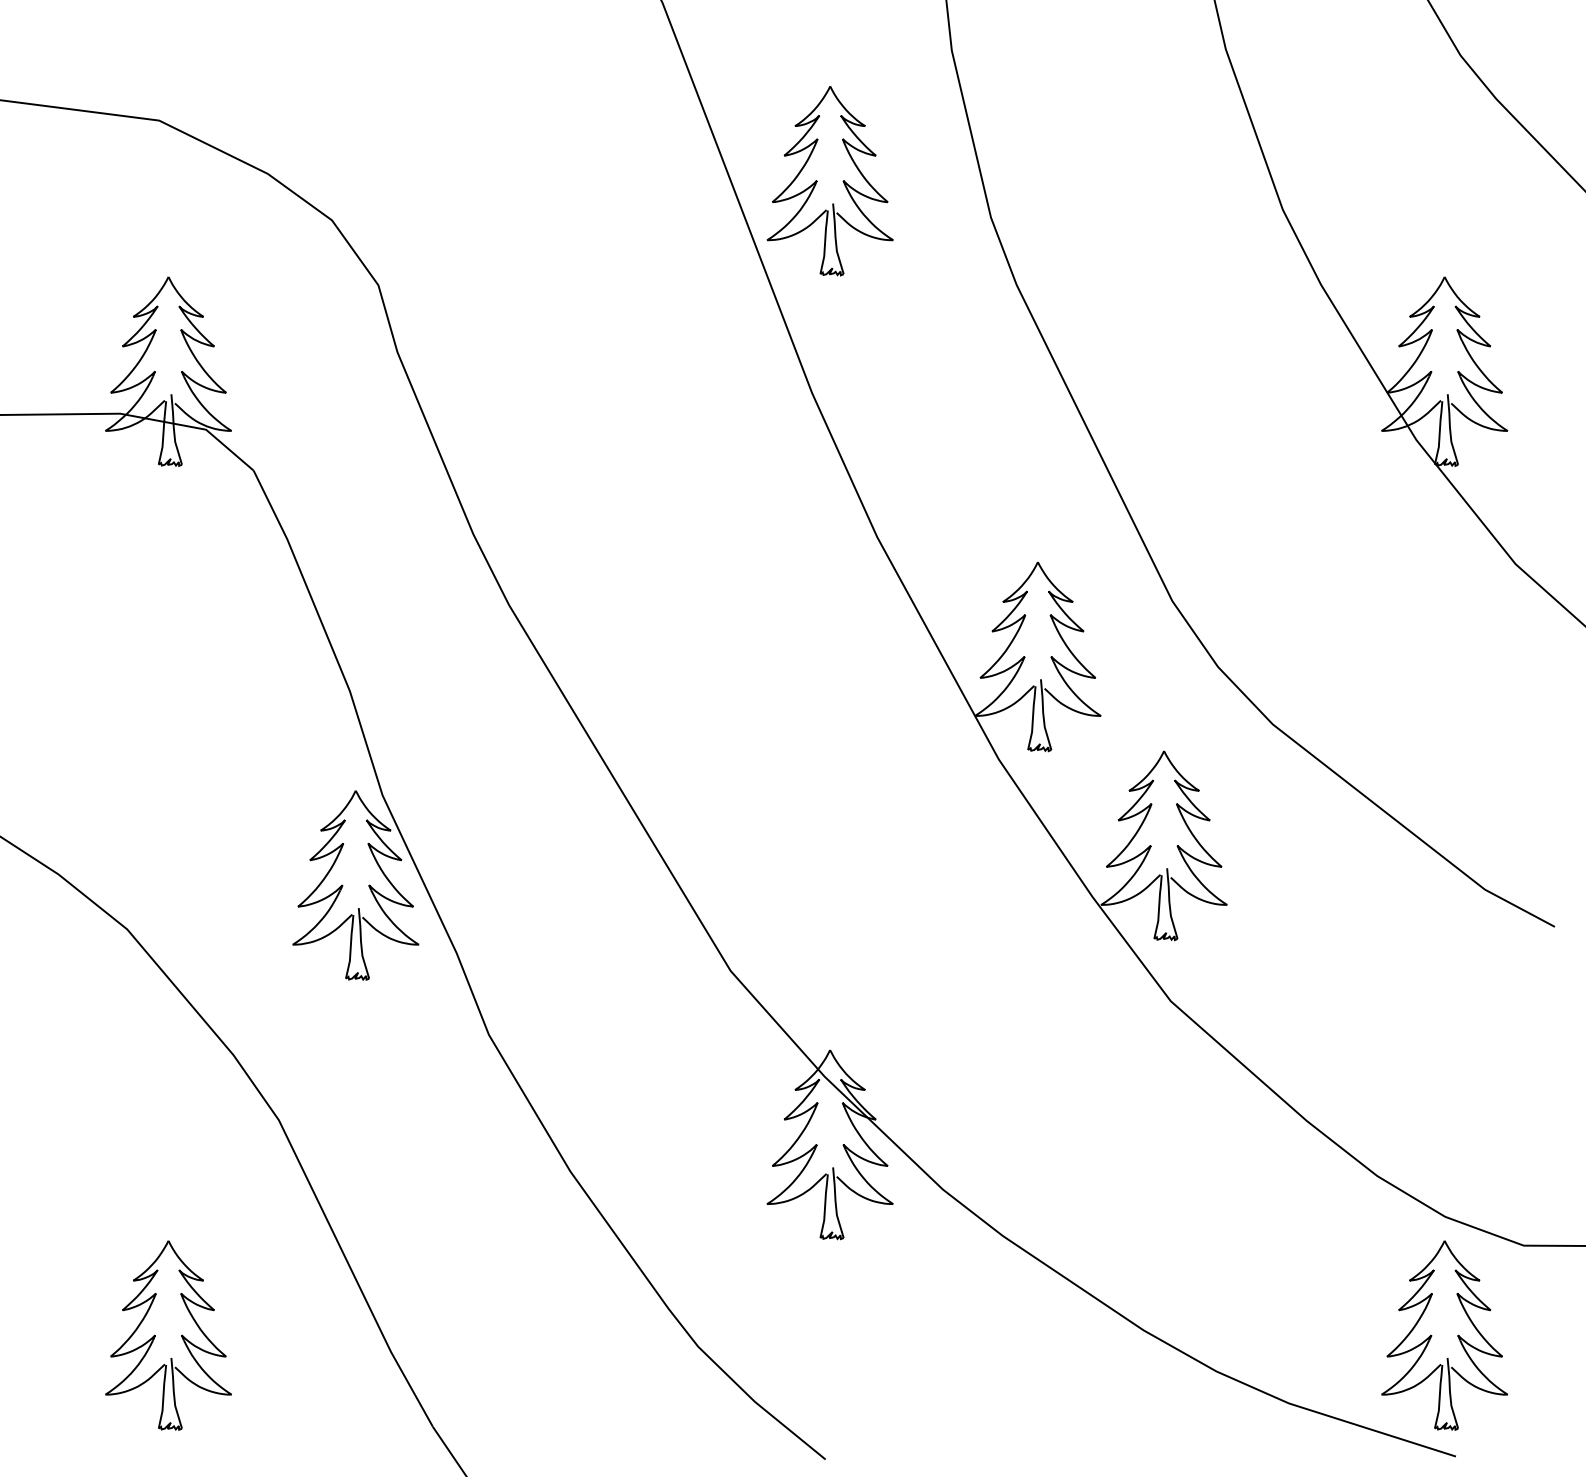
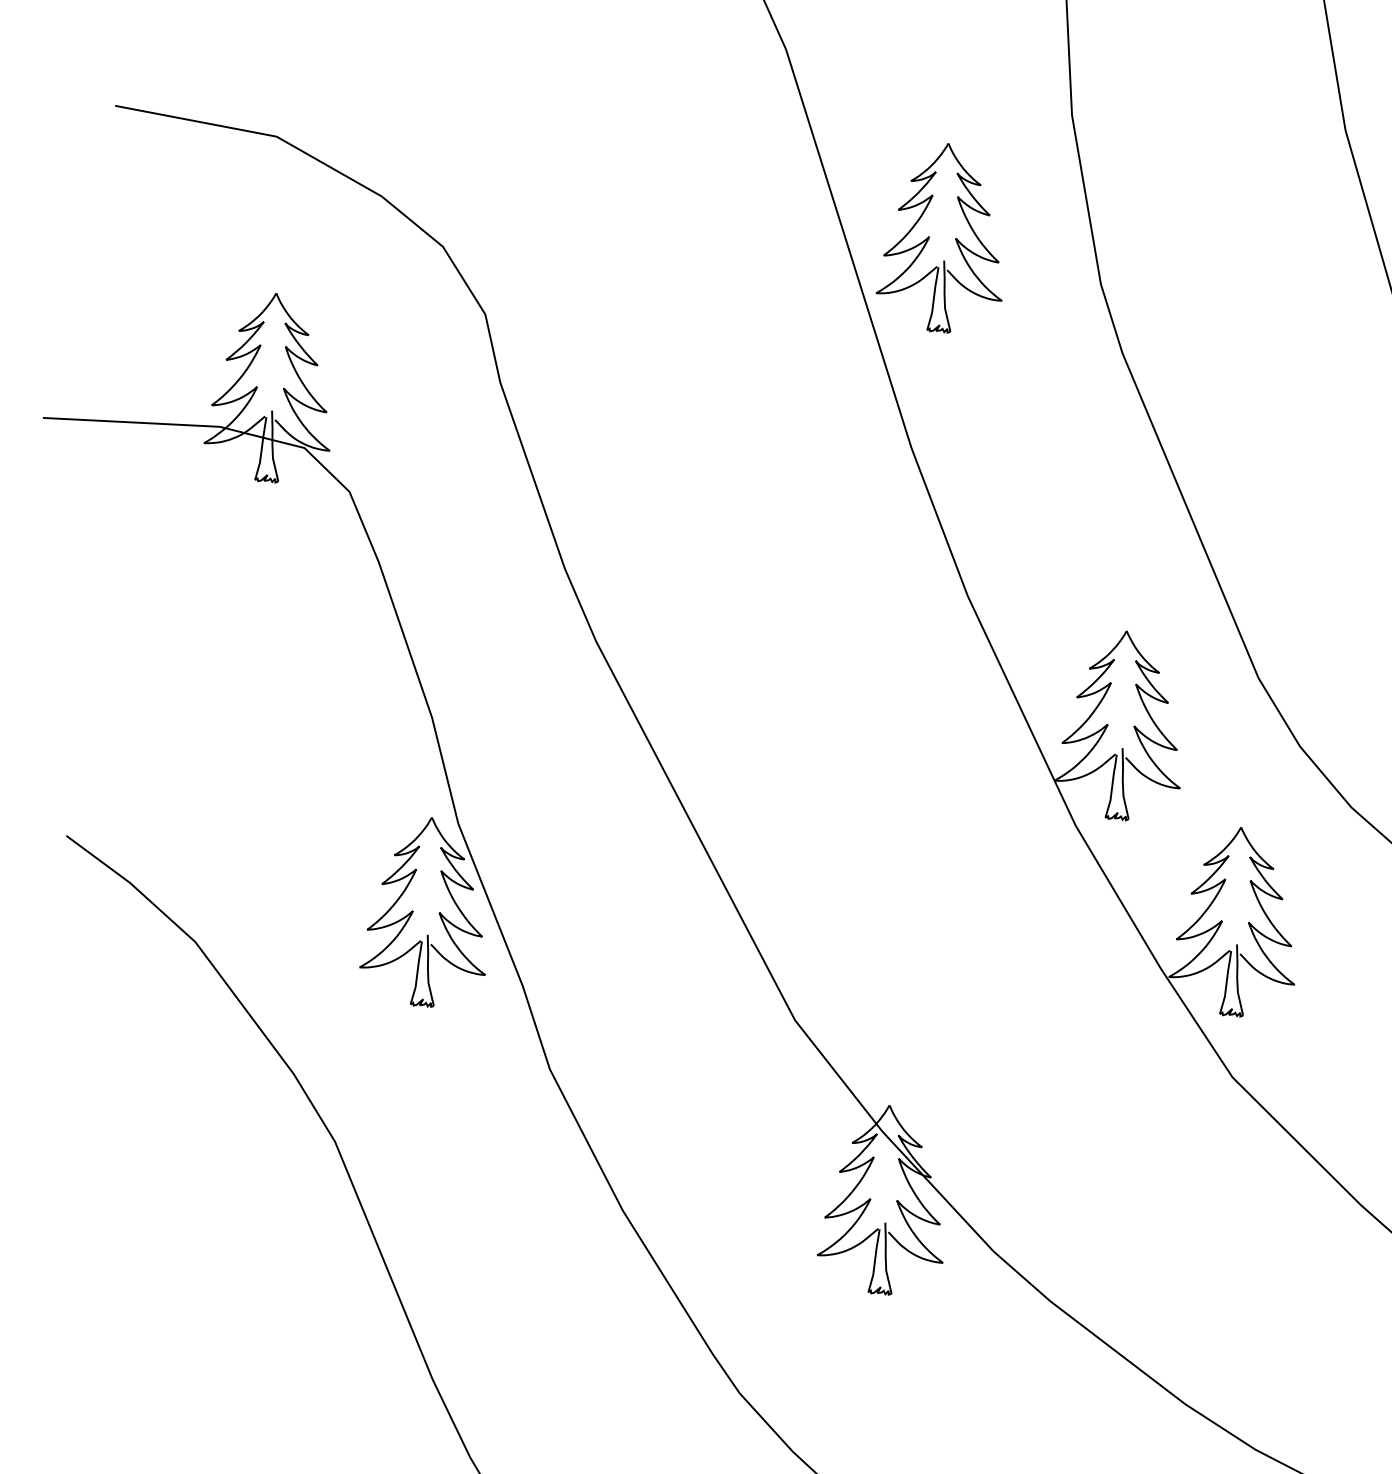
part: (168, 1335) -> (211, 1349), removed

